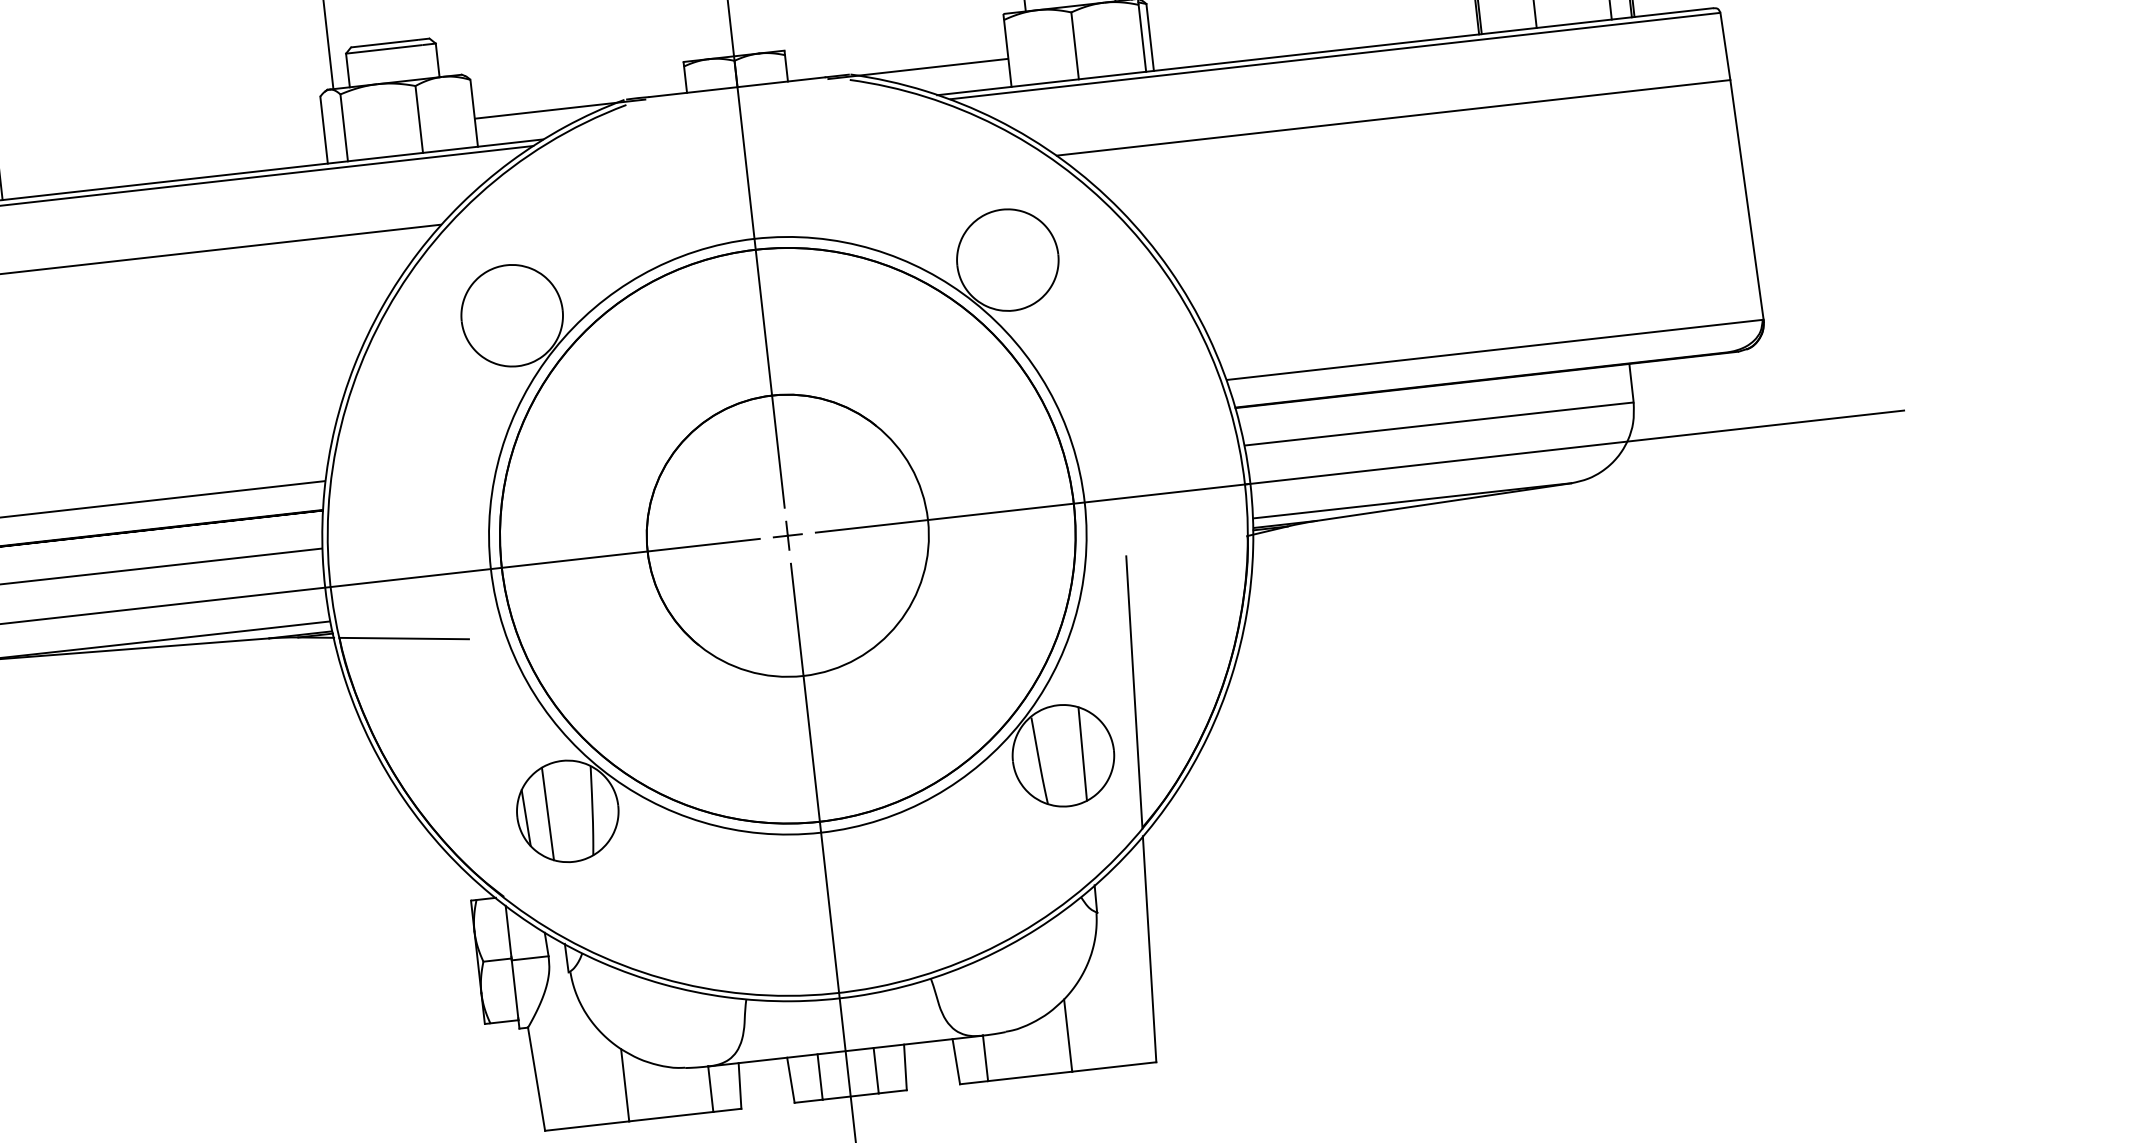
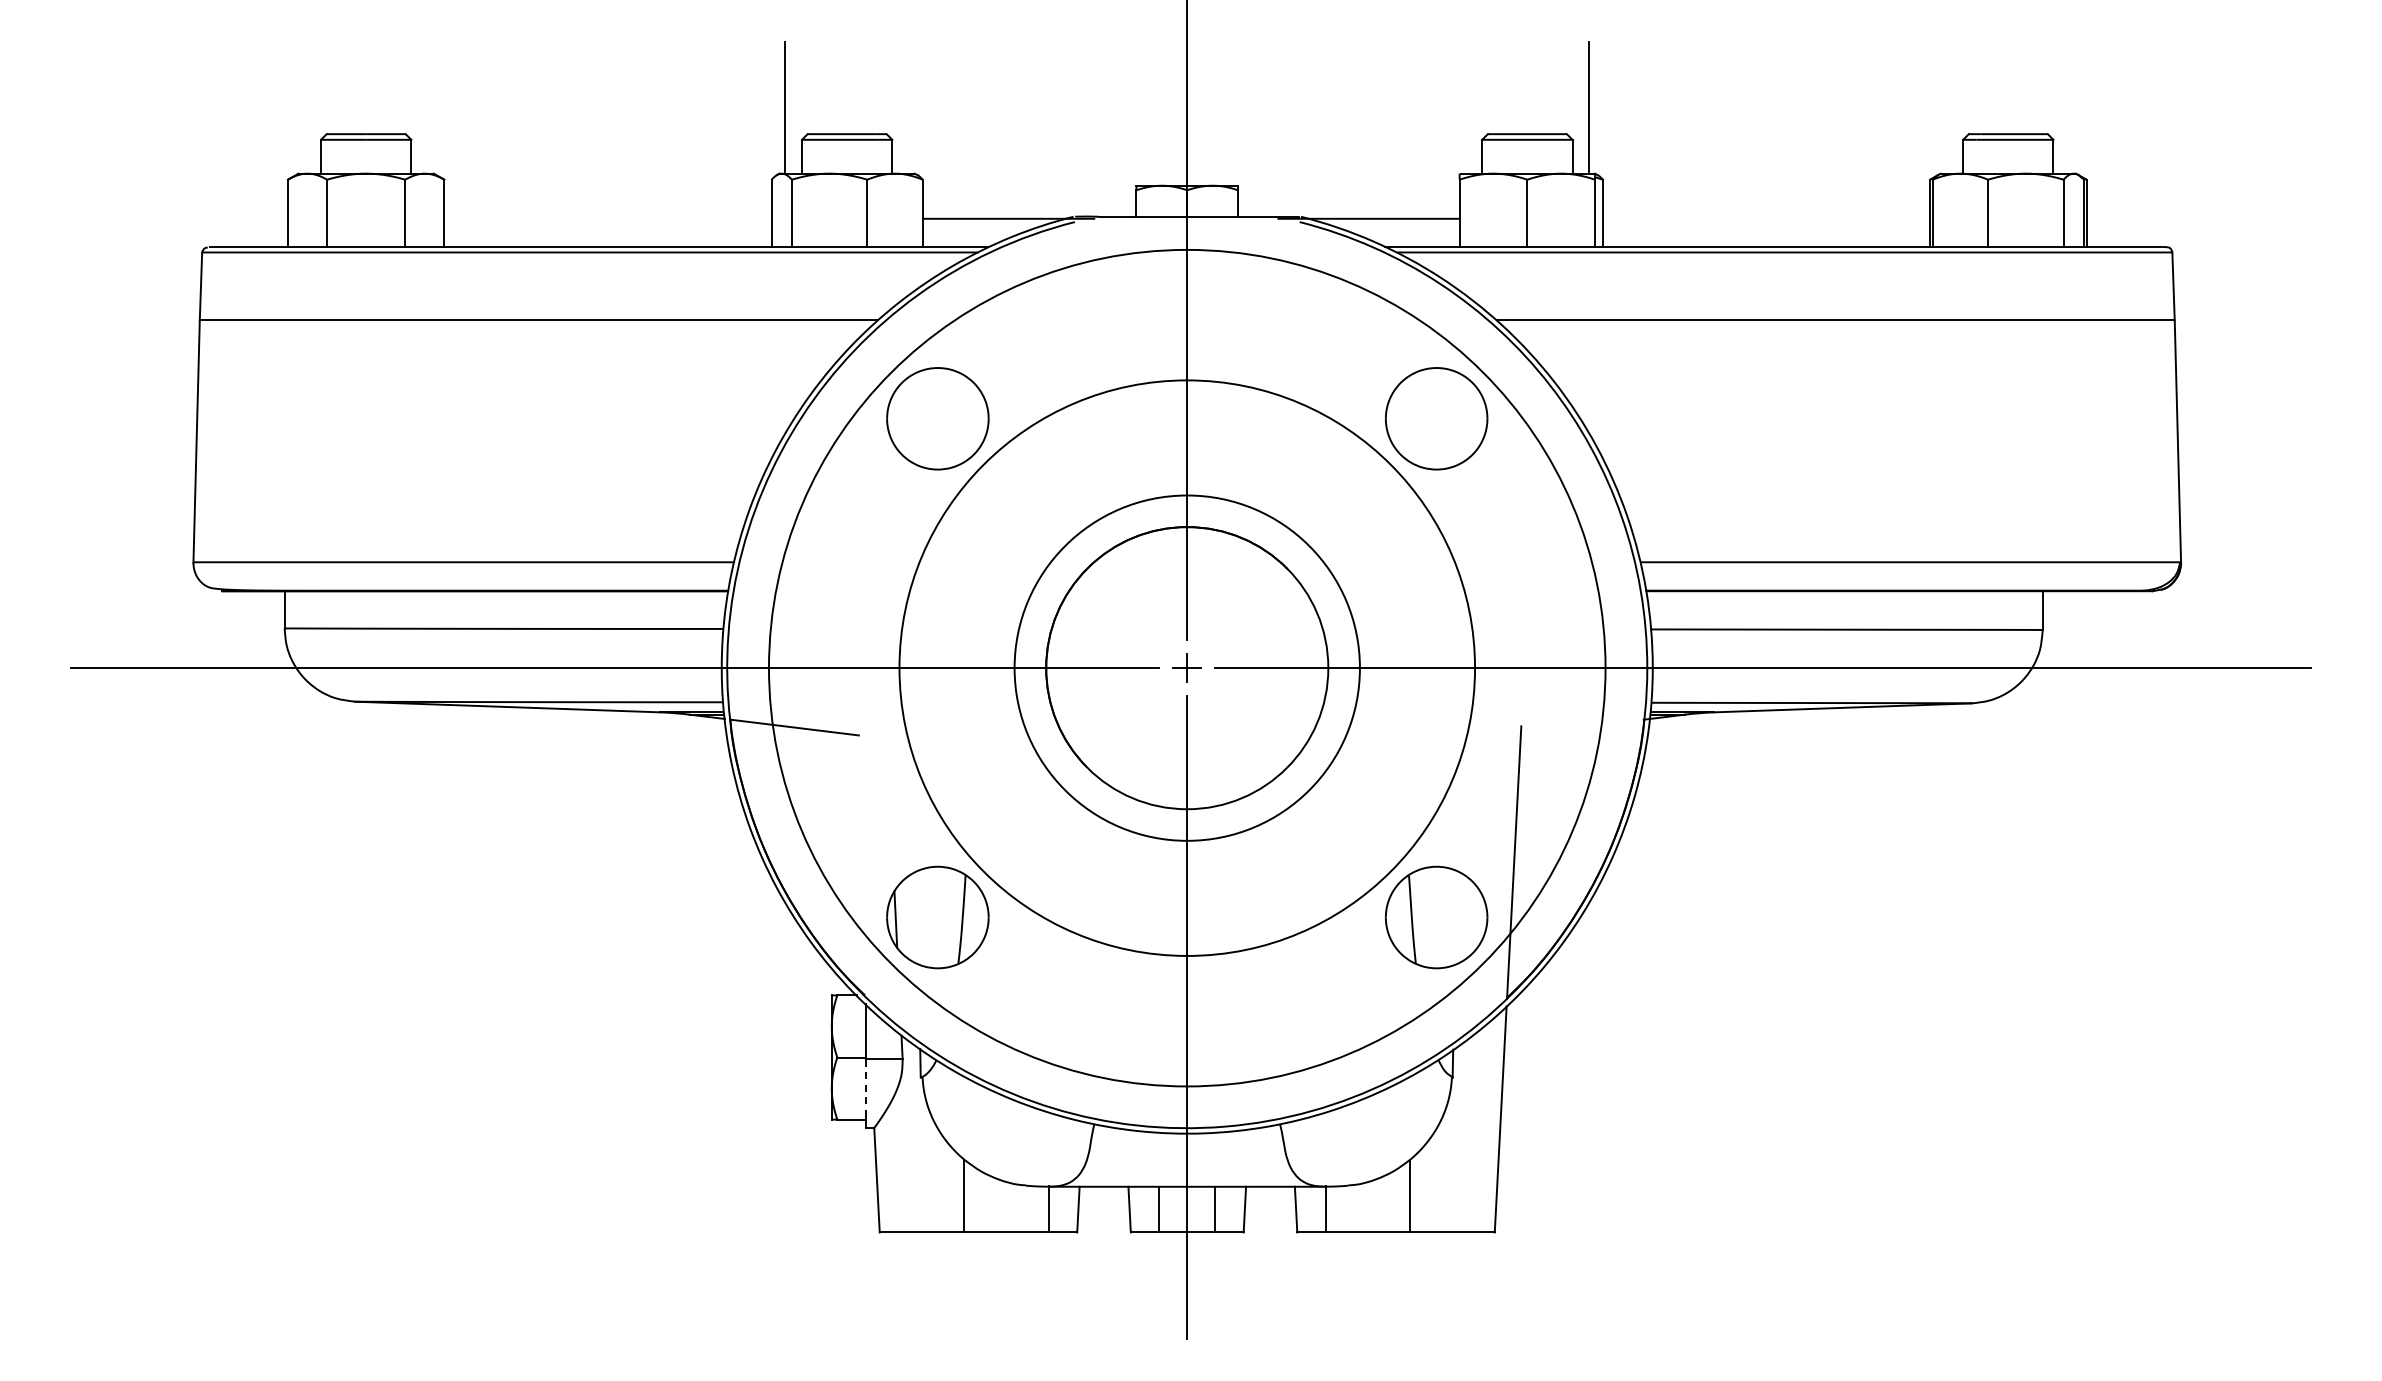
circle: (787, 535) -> (1187, 667), size x0.6
circle: (787, 535) -> (1187, 667), size x1.4
line: (1082, 753) -> (1455, 917), removed
line: (547, 813) -> (917, 917), removed
line: (515, 990) -> (865, 1089), solid -> dashed

